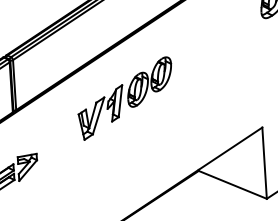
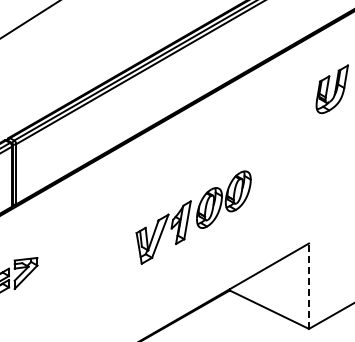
part: (125, 98) -> (193, 217), moved
line: (264, 163) -> (308, 286), solid -> dashed

